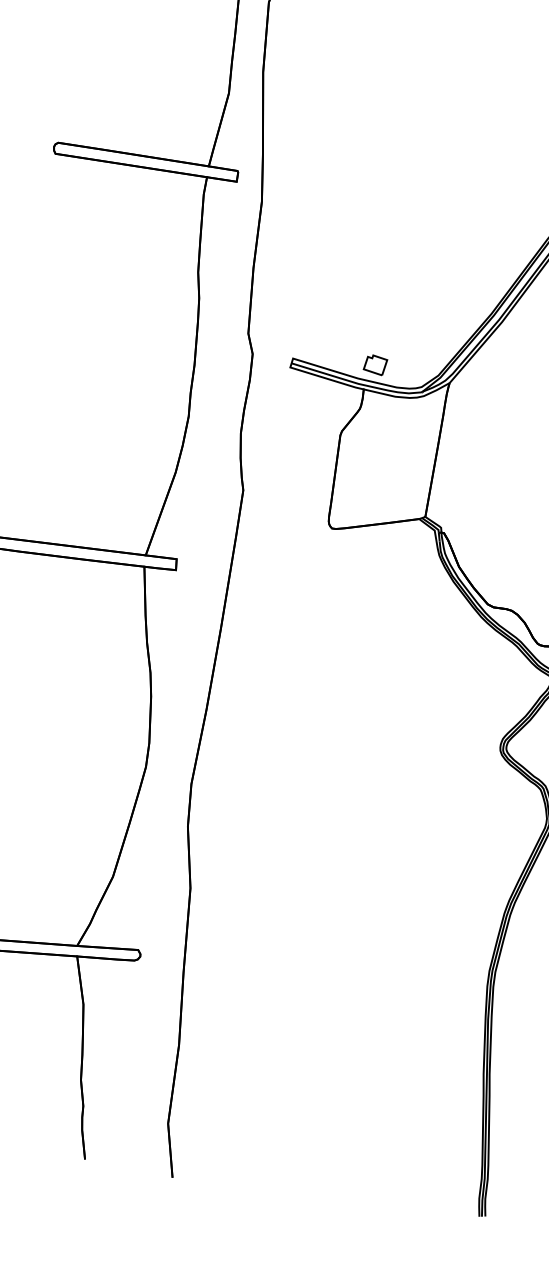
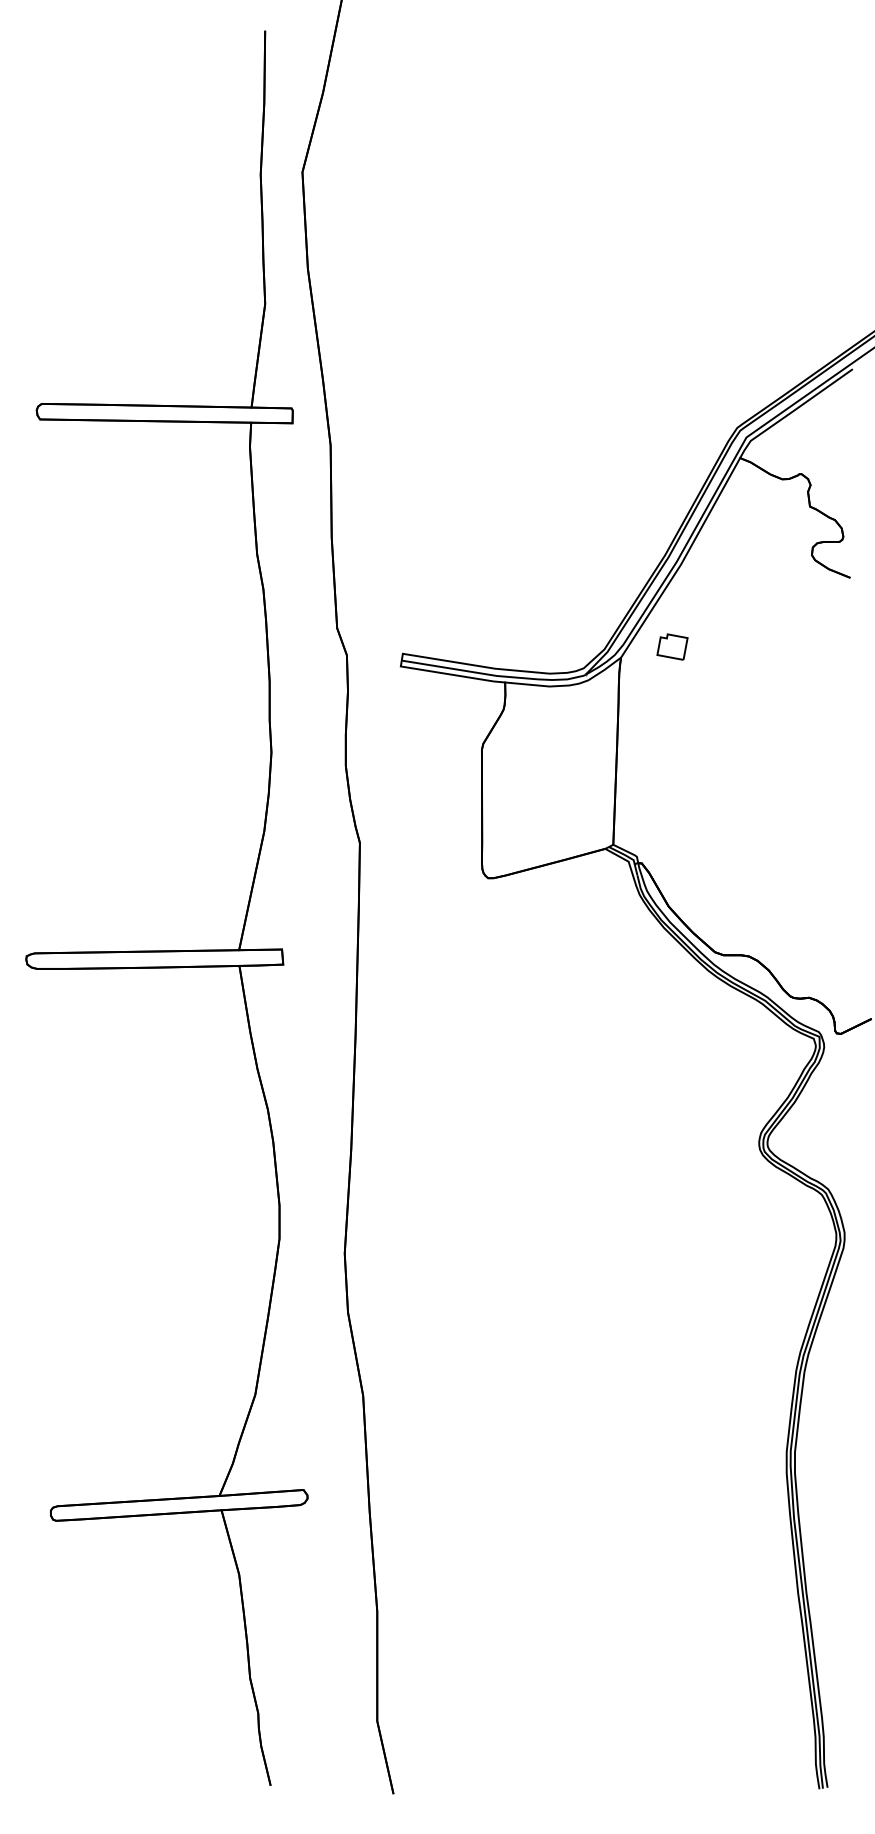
part: (375, 364) -> (672, 646), moved

